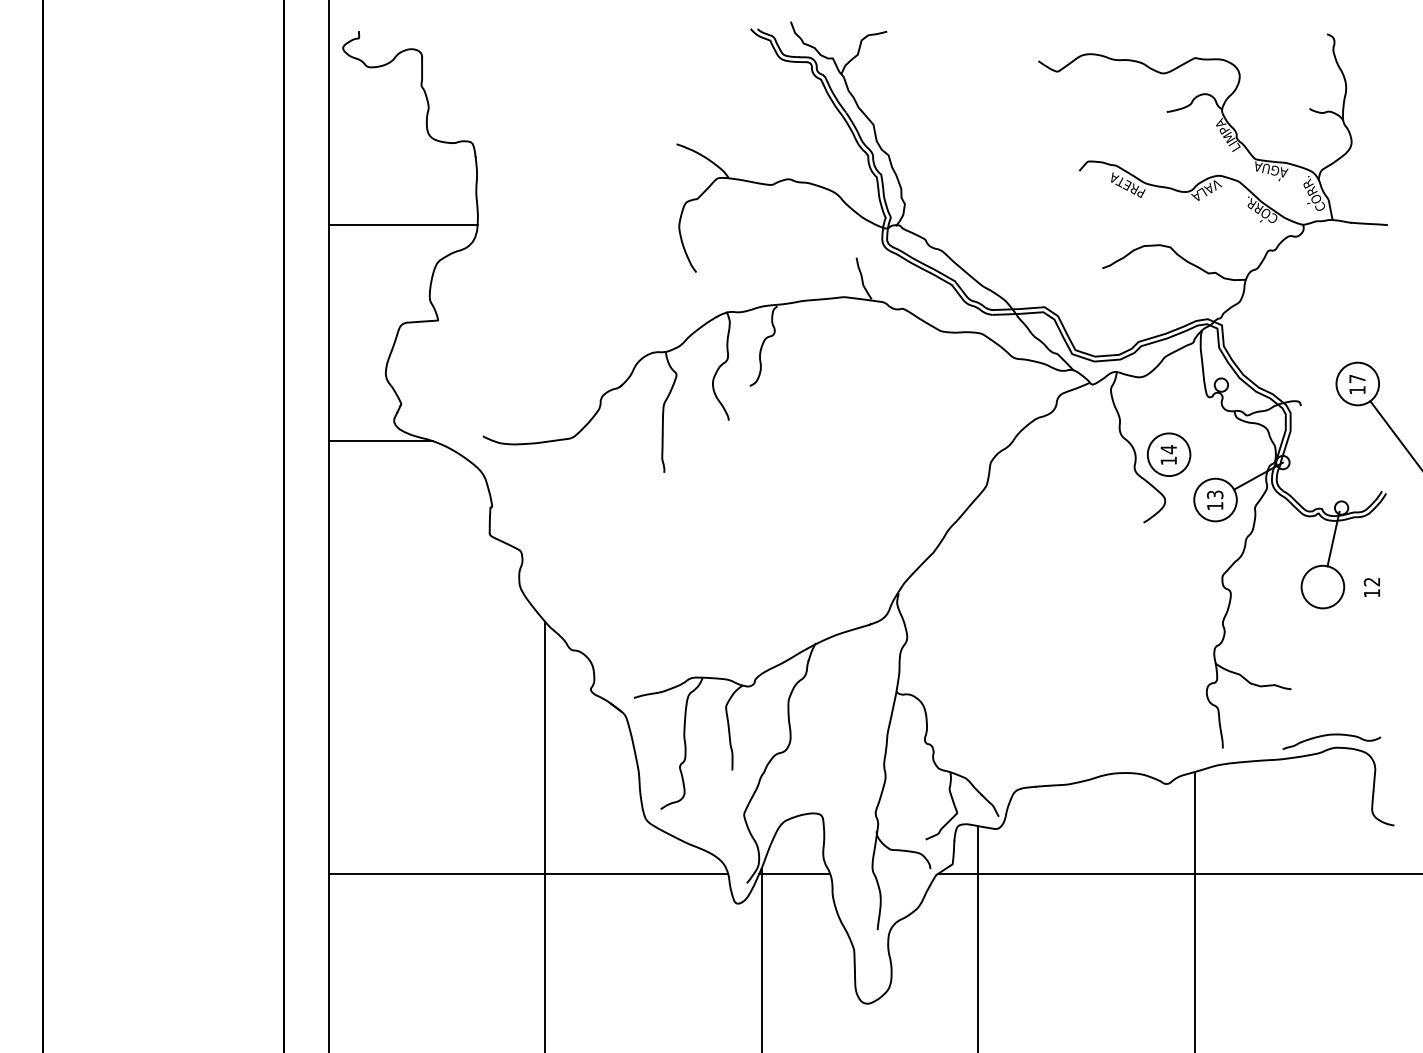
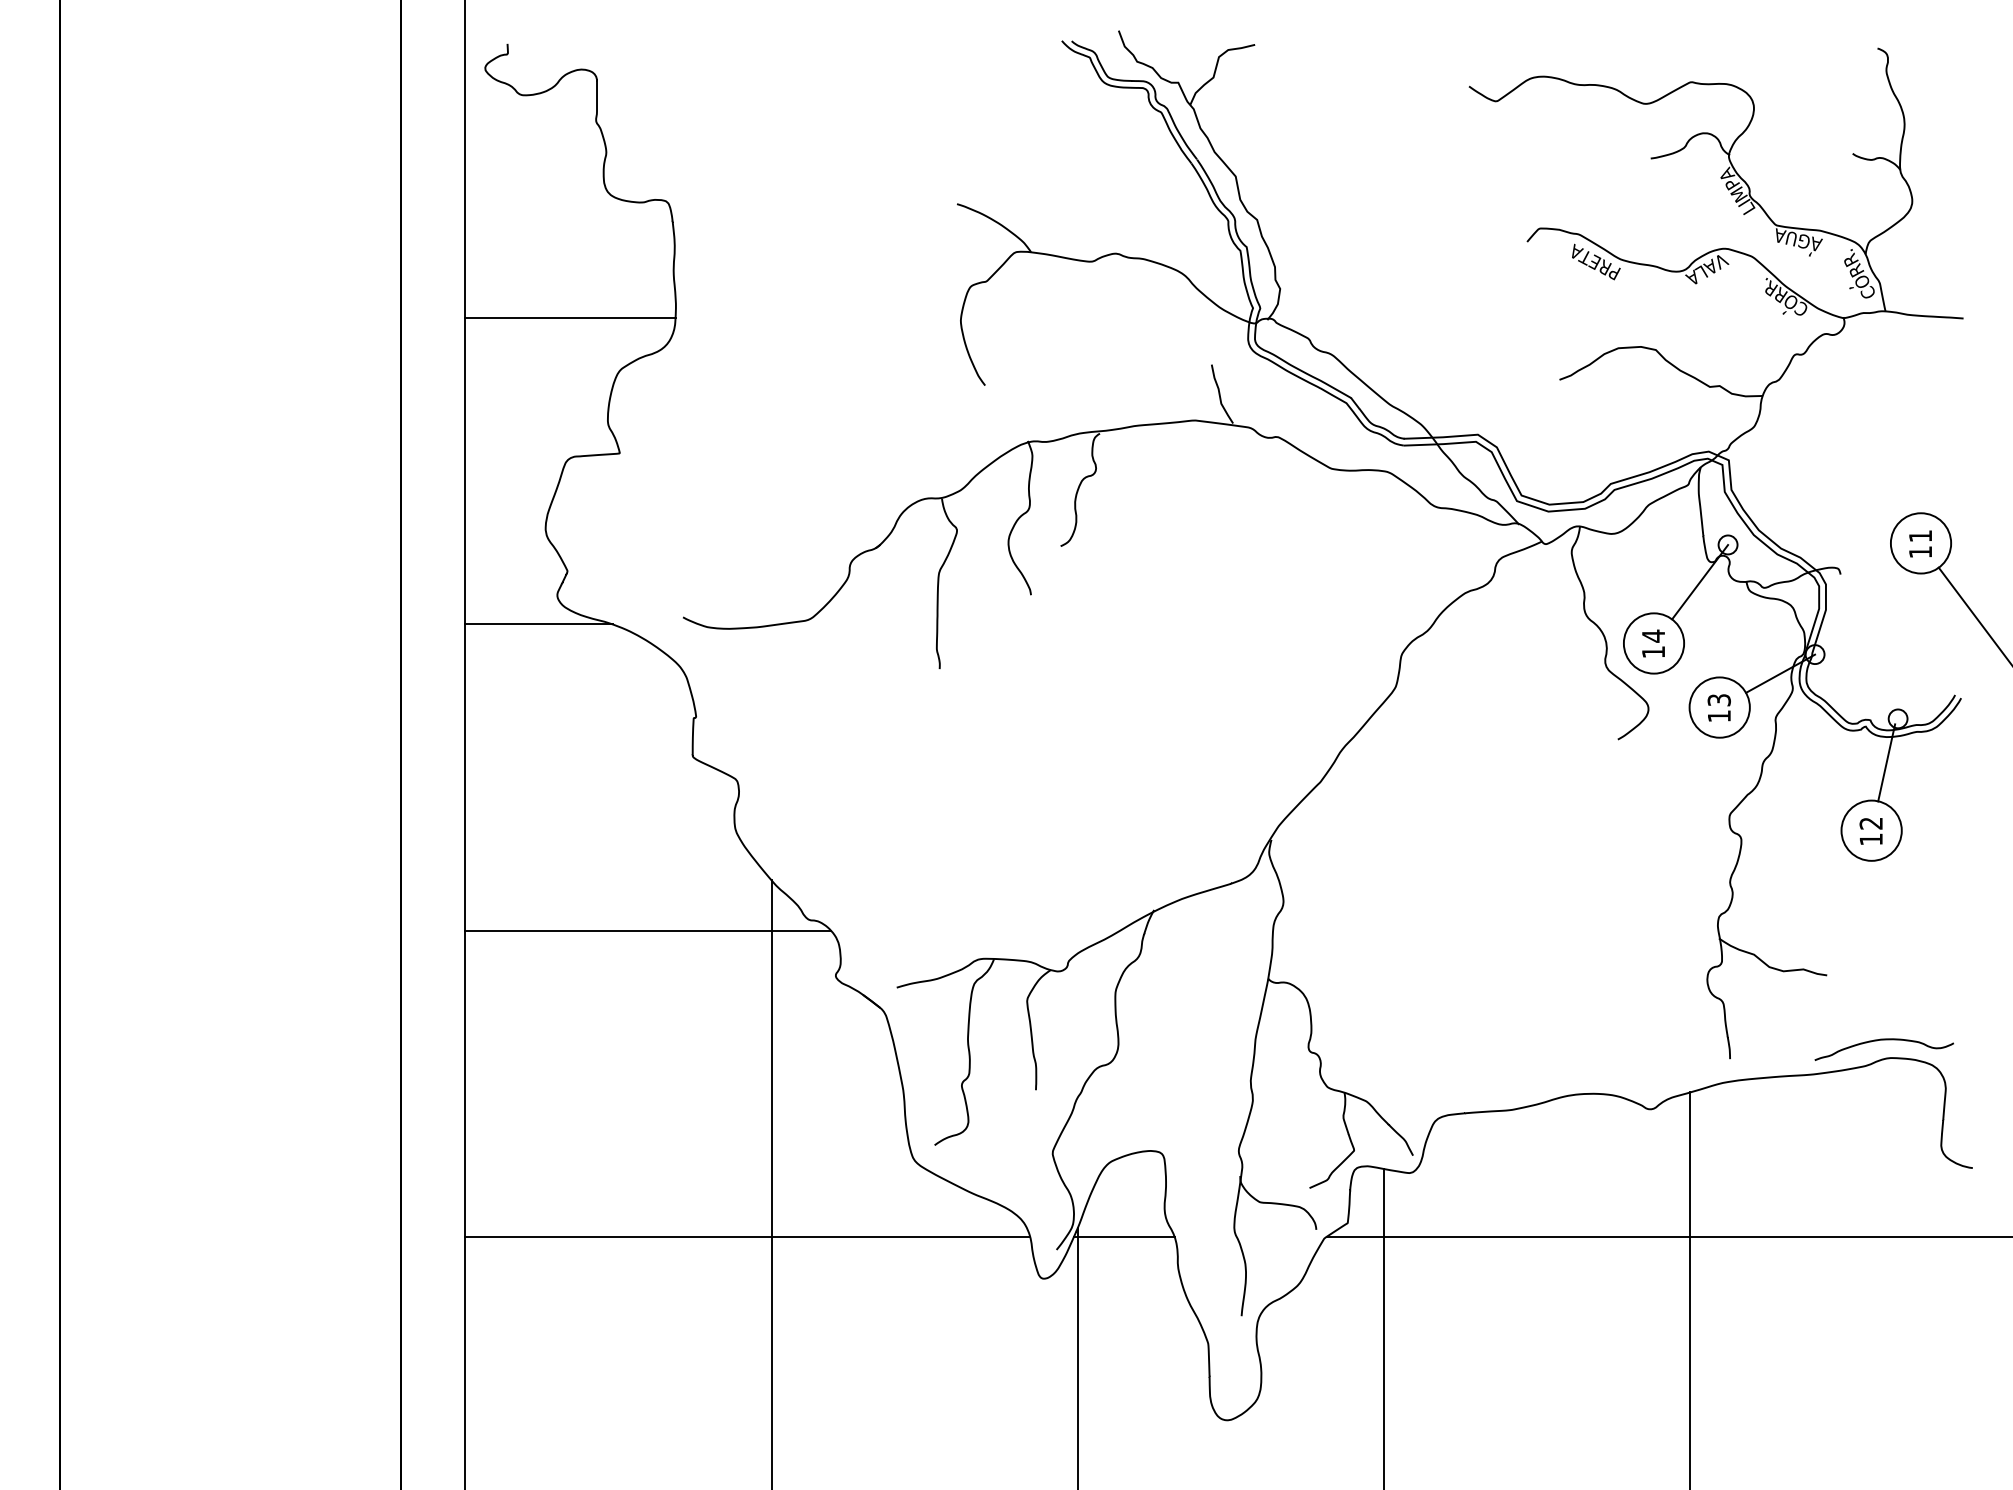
text: (1357, 379) -> (1920, 536), 17 -> 11
line: (1201, 411) -> (1700, 582), added
text: (1371, 587) -> (1870, 831), moved
line: (458, 657) -> (648, 930), added

